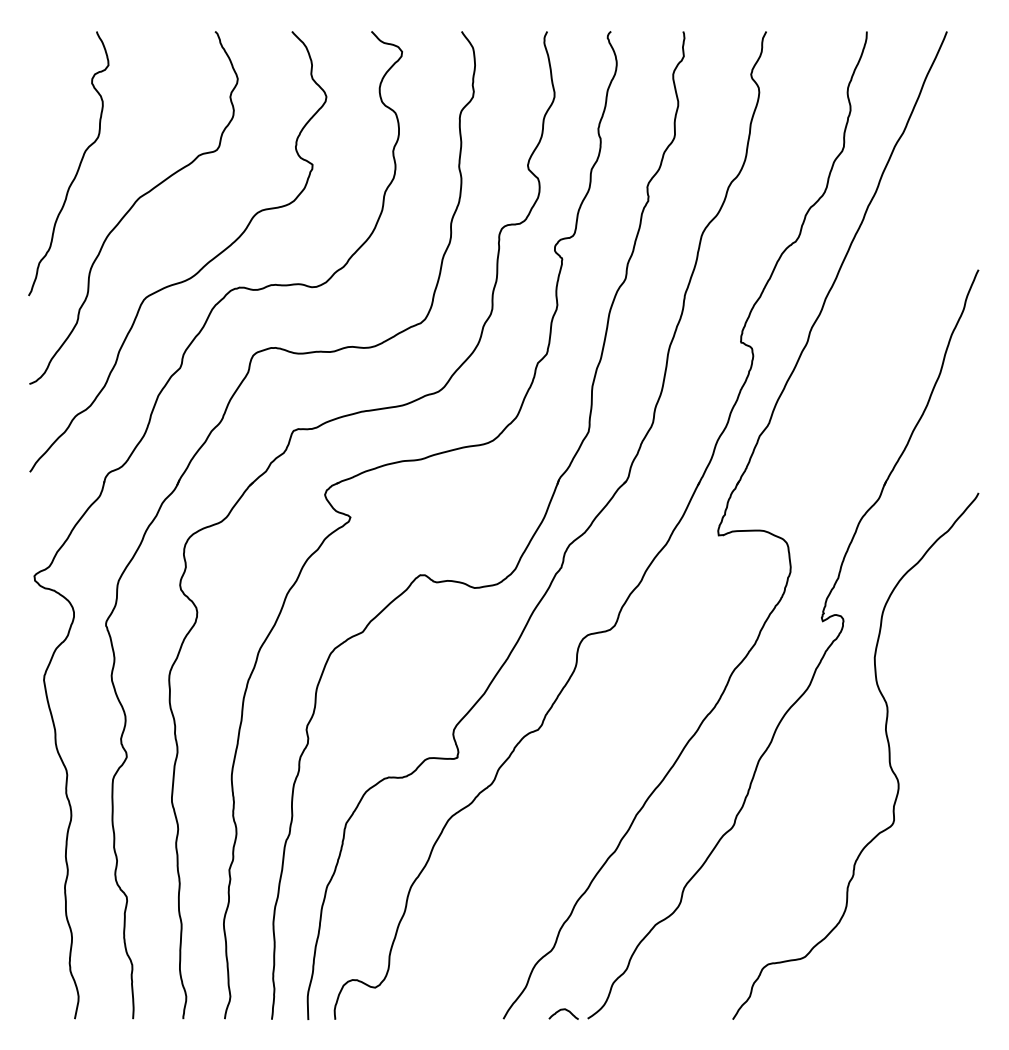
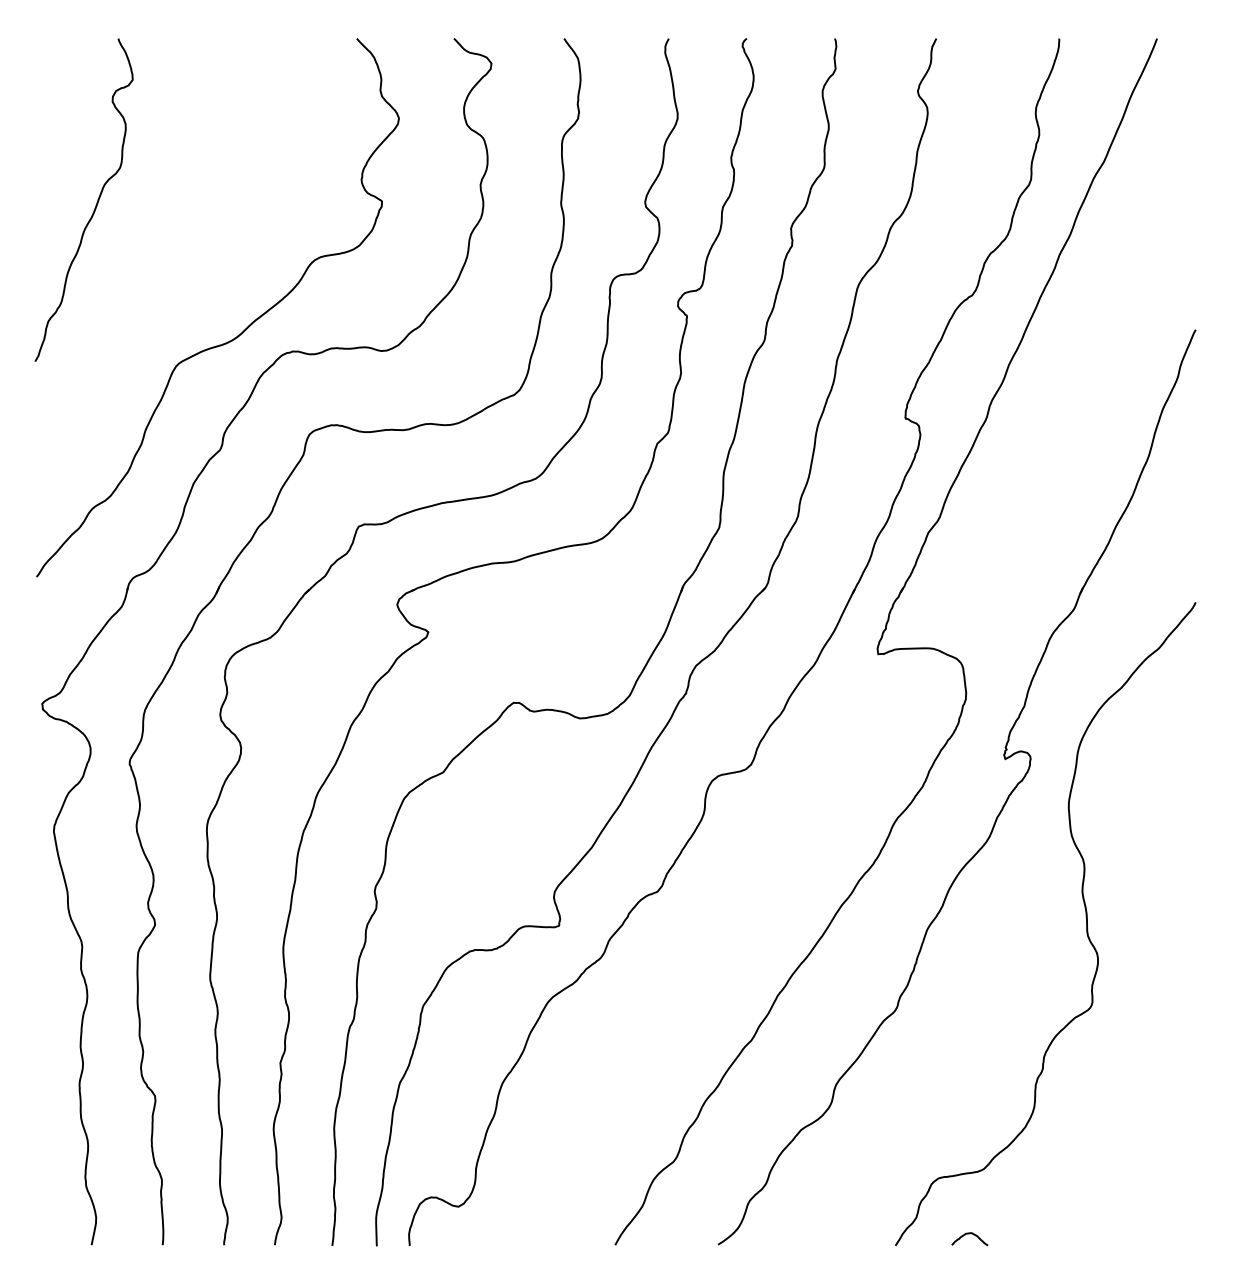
curve: (133, 206) -> (163, 252), removed
curve: (563, 1010) -> (969, 1234), moved

